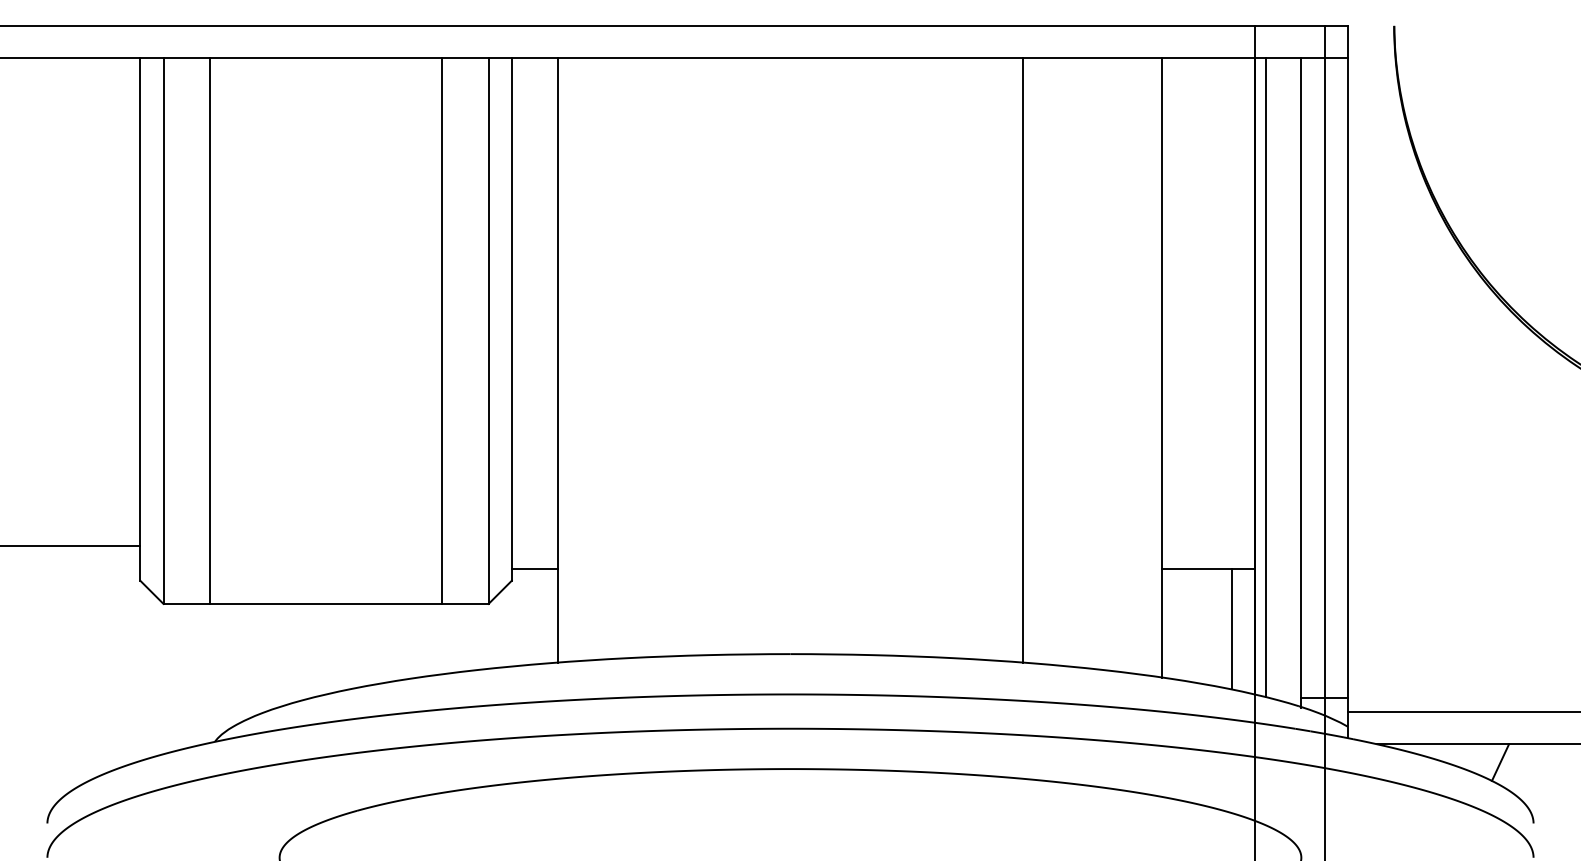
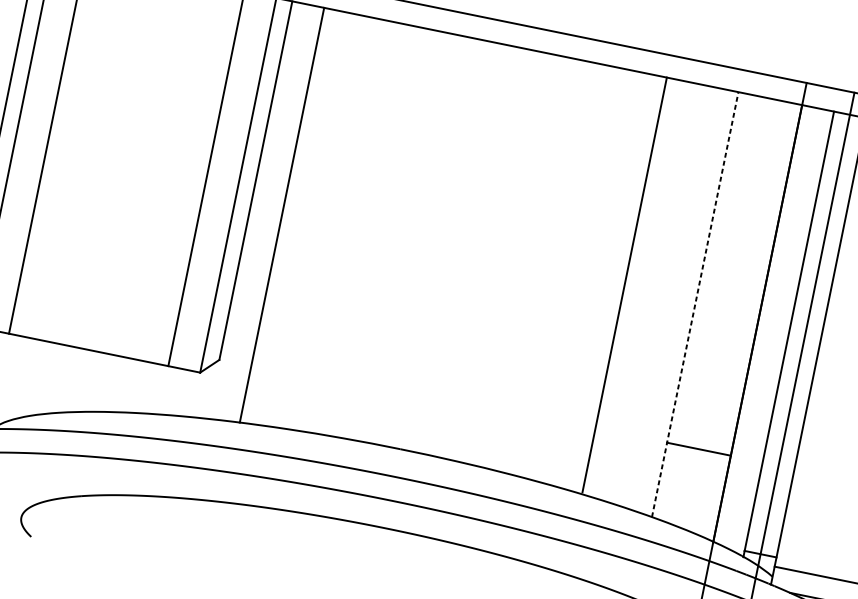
line: (1022, 360) -> (624, 284), moved
line: (1162, 367) -> (695, 304), solid -> dashed
line: (1265, 377) -> (764, 325), removed
line: (534, 569) -> (236, 355), removed
line: (1231, 629) -> (706, 493), removed

